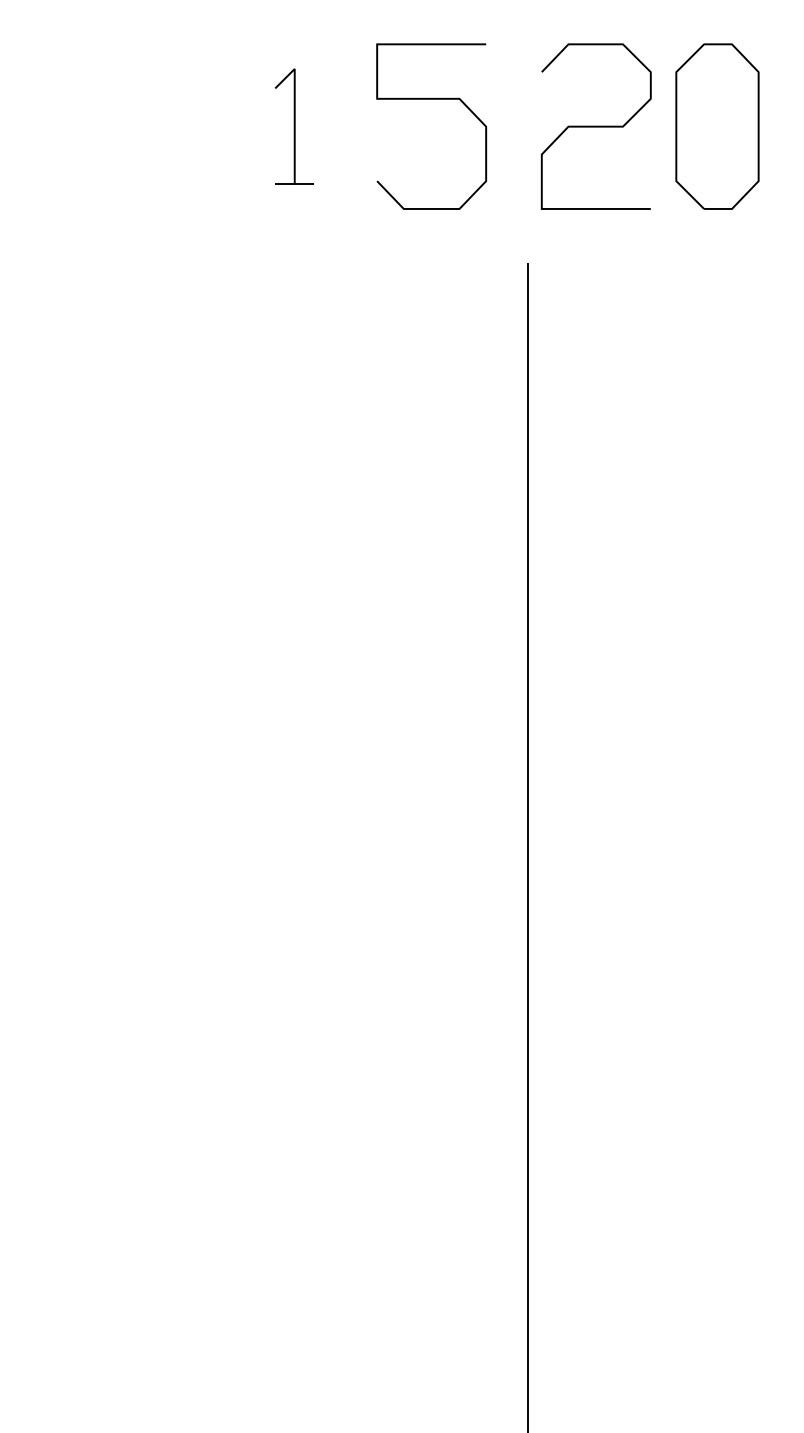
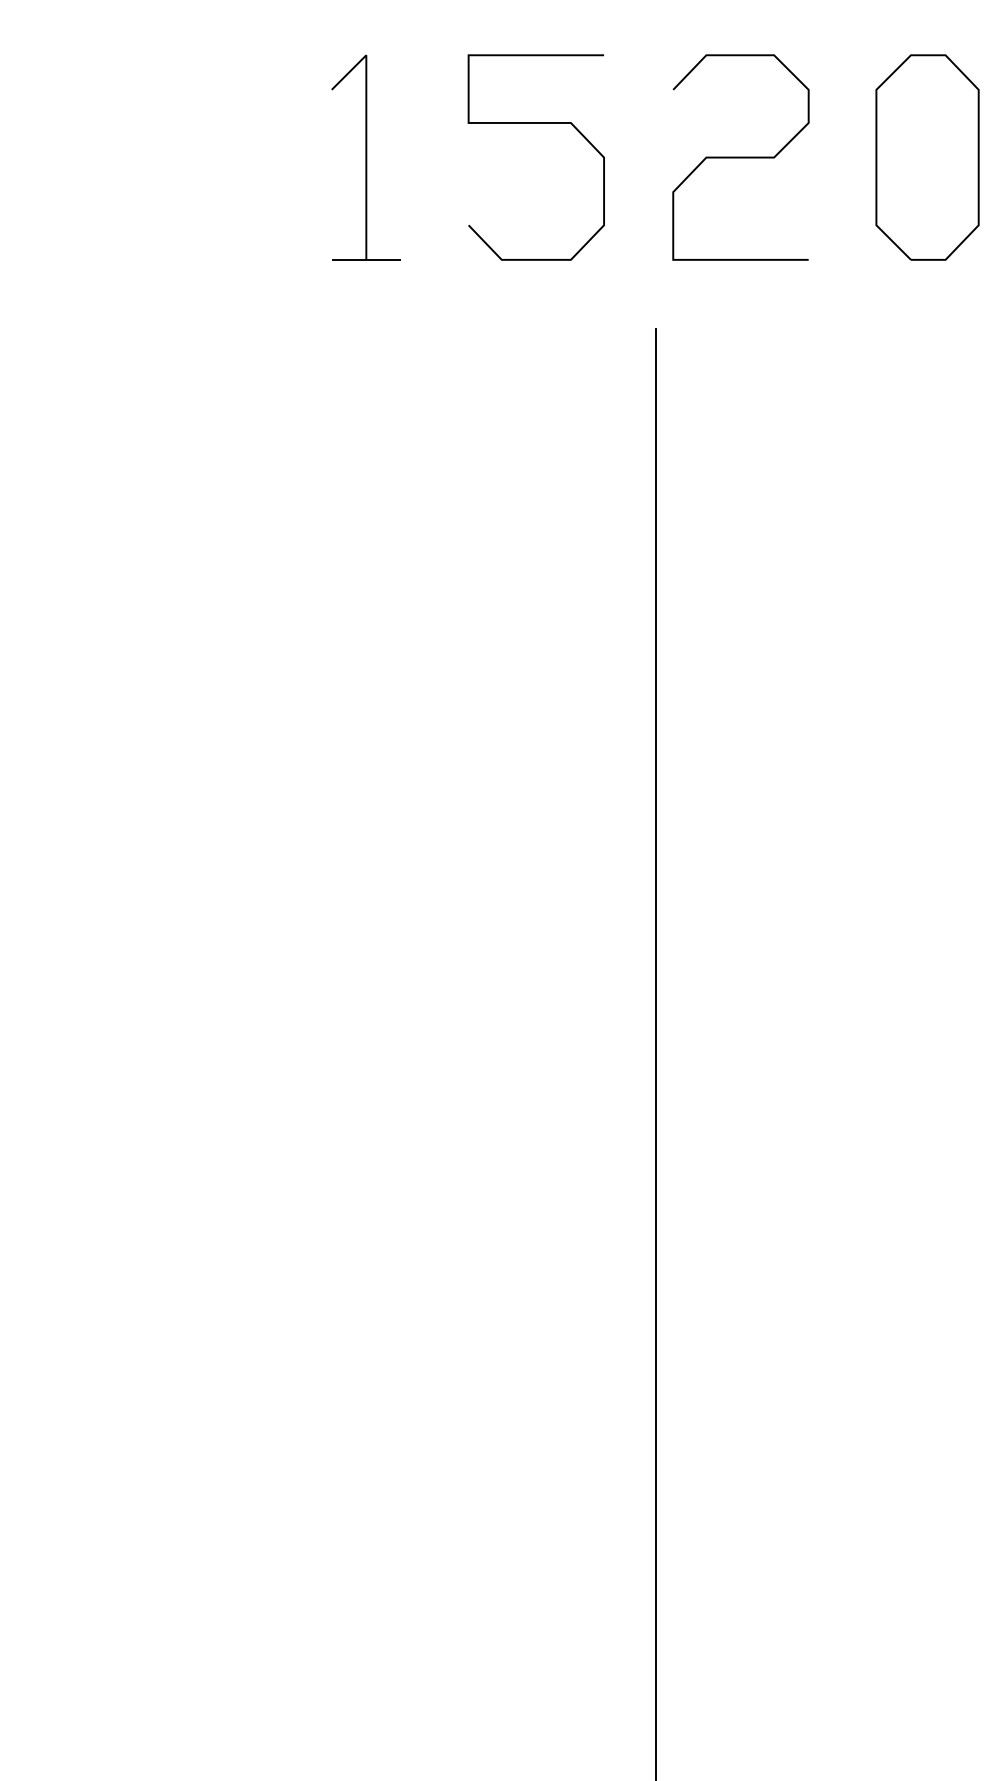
part: (294, 126) -> (365, 157), size x1.43
part: (717, 126) -> (927, 157), moved

